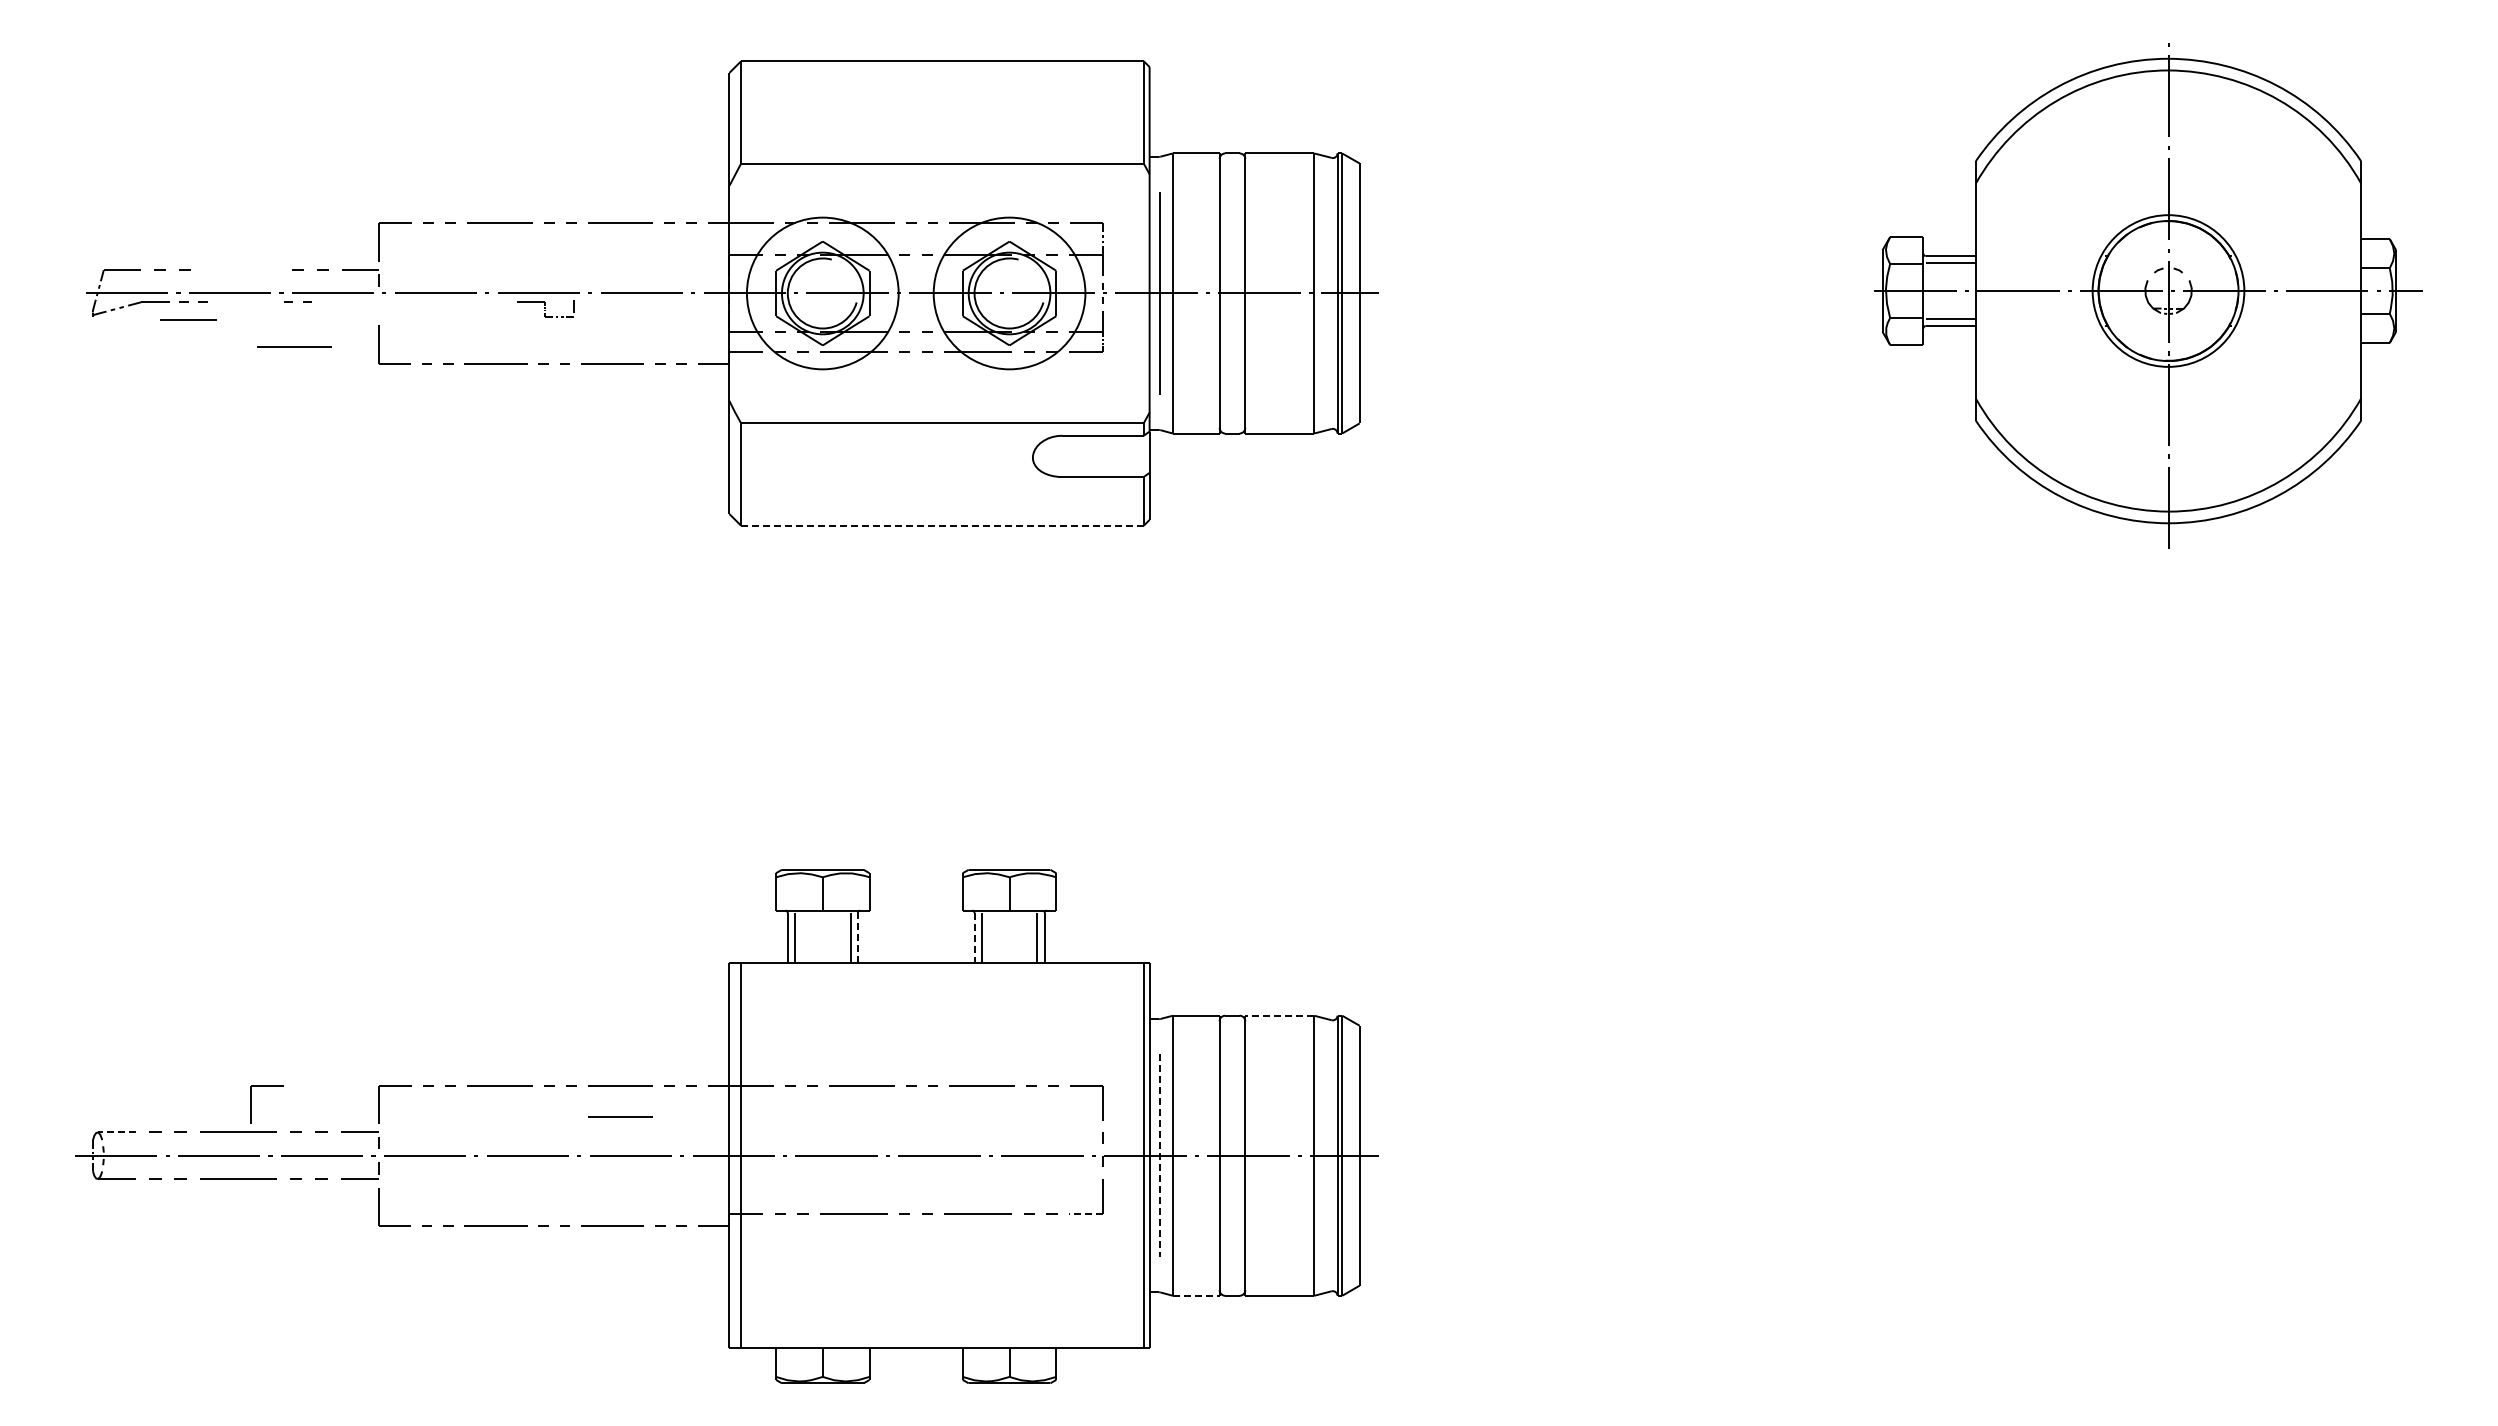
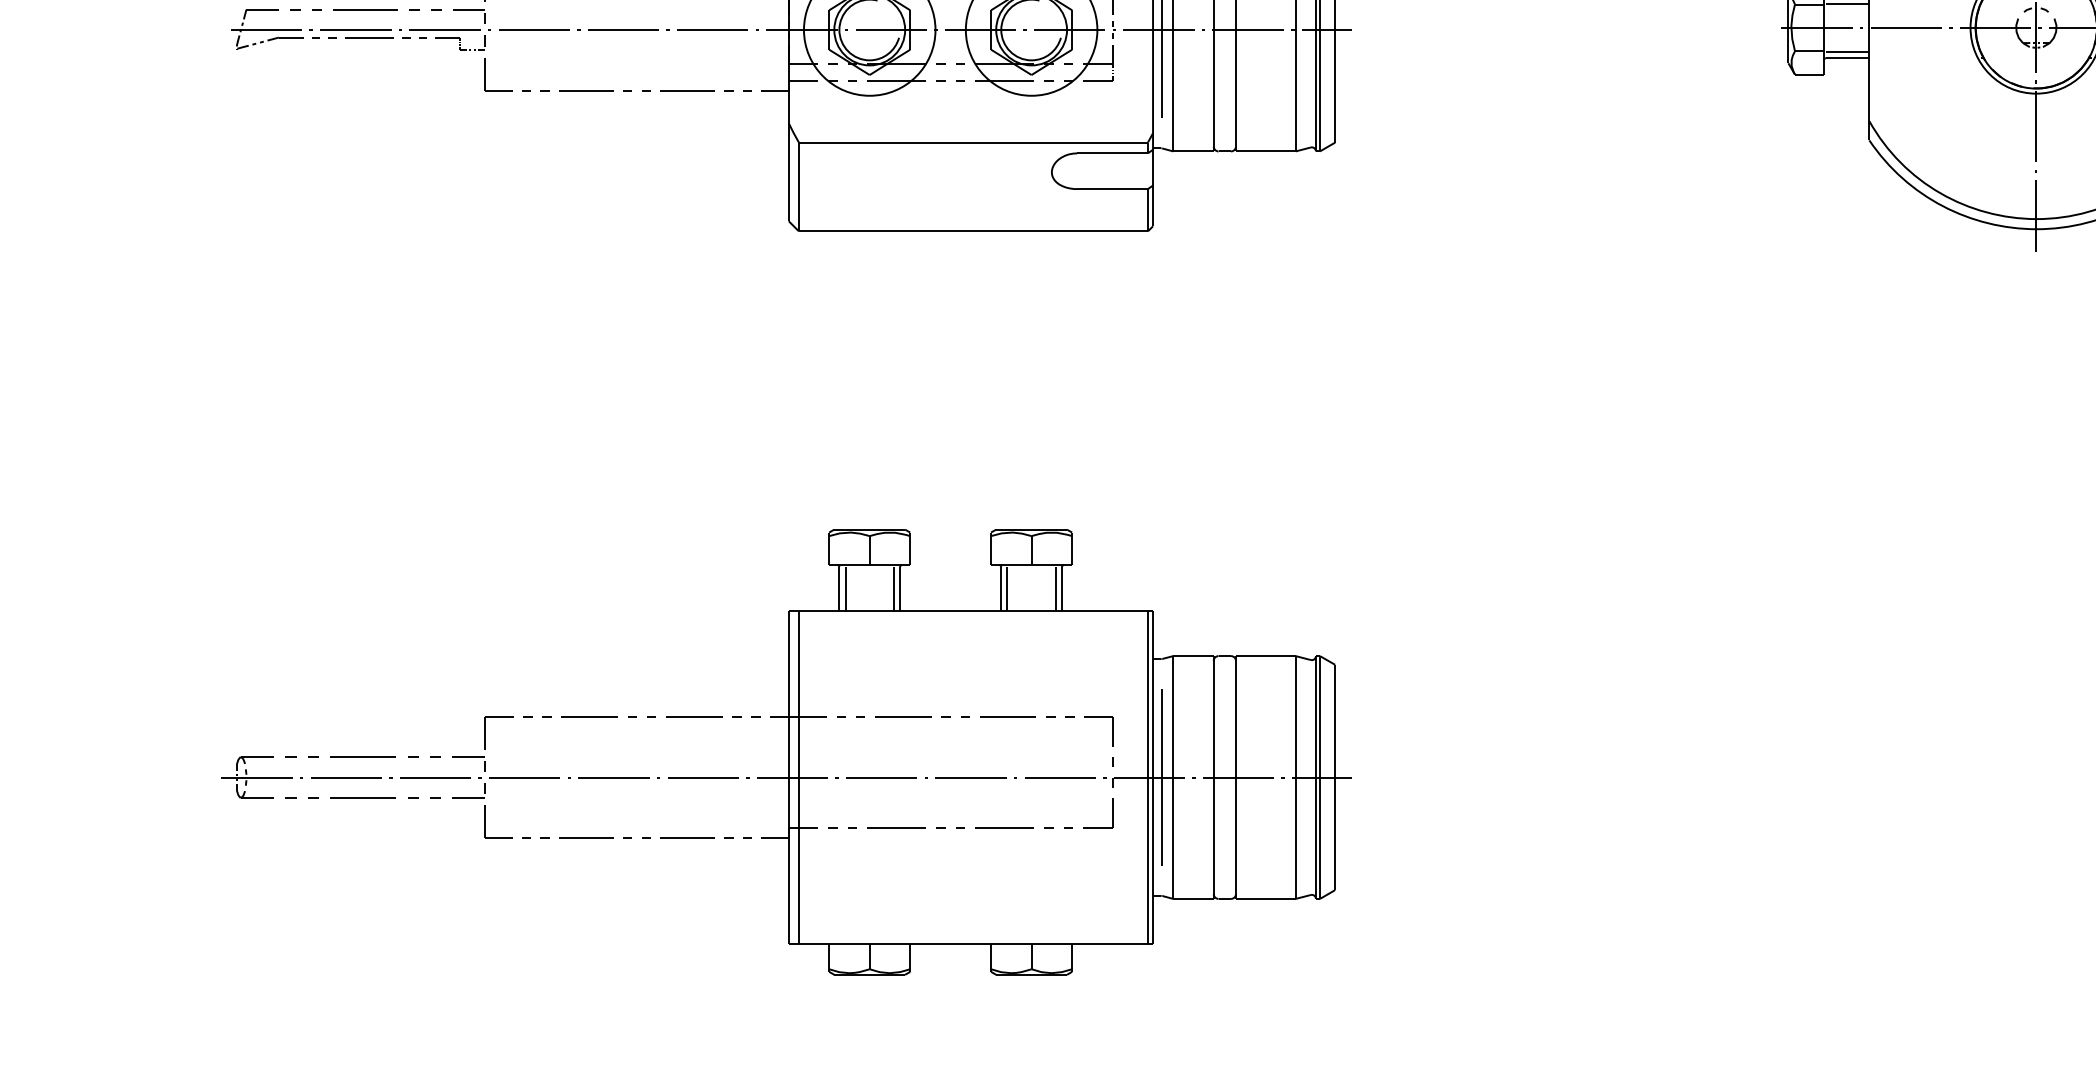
part: (545, 308) -> (460, 43), moved
line: (188, 319) -> (369, 36), moved
line: (294, 346) -> (365, 9), moved
line: (942, 525) -> (973, 231), dashed -> solid
line: (857, 937) -> (899, 588), dashed -> solid
line: (974, 938) -> (1001, 589), dashed -> solid
line: (1279, 1015) -> (1265, 655), dashed -> solid
part: (251, 1104) -> (374, 733), removed
line: (620, 1116) -> (694, 743), removed
line: (116, 1132) -> (257, 757), dashed -> solid
line: (1159, 1155) -> (1161, 777), dashed -> solid
line: (1085, 1214) -> (1097, 828), dashed -> solid
line: (1196, 1295) -> (1193, 898), dashed -> solid

